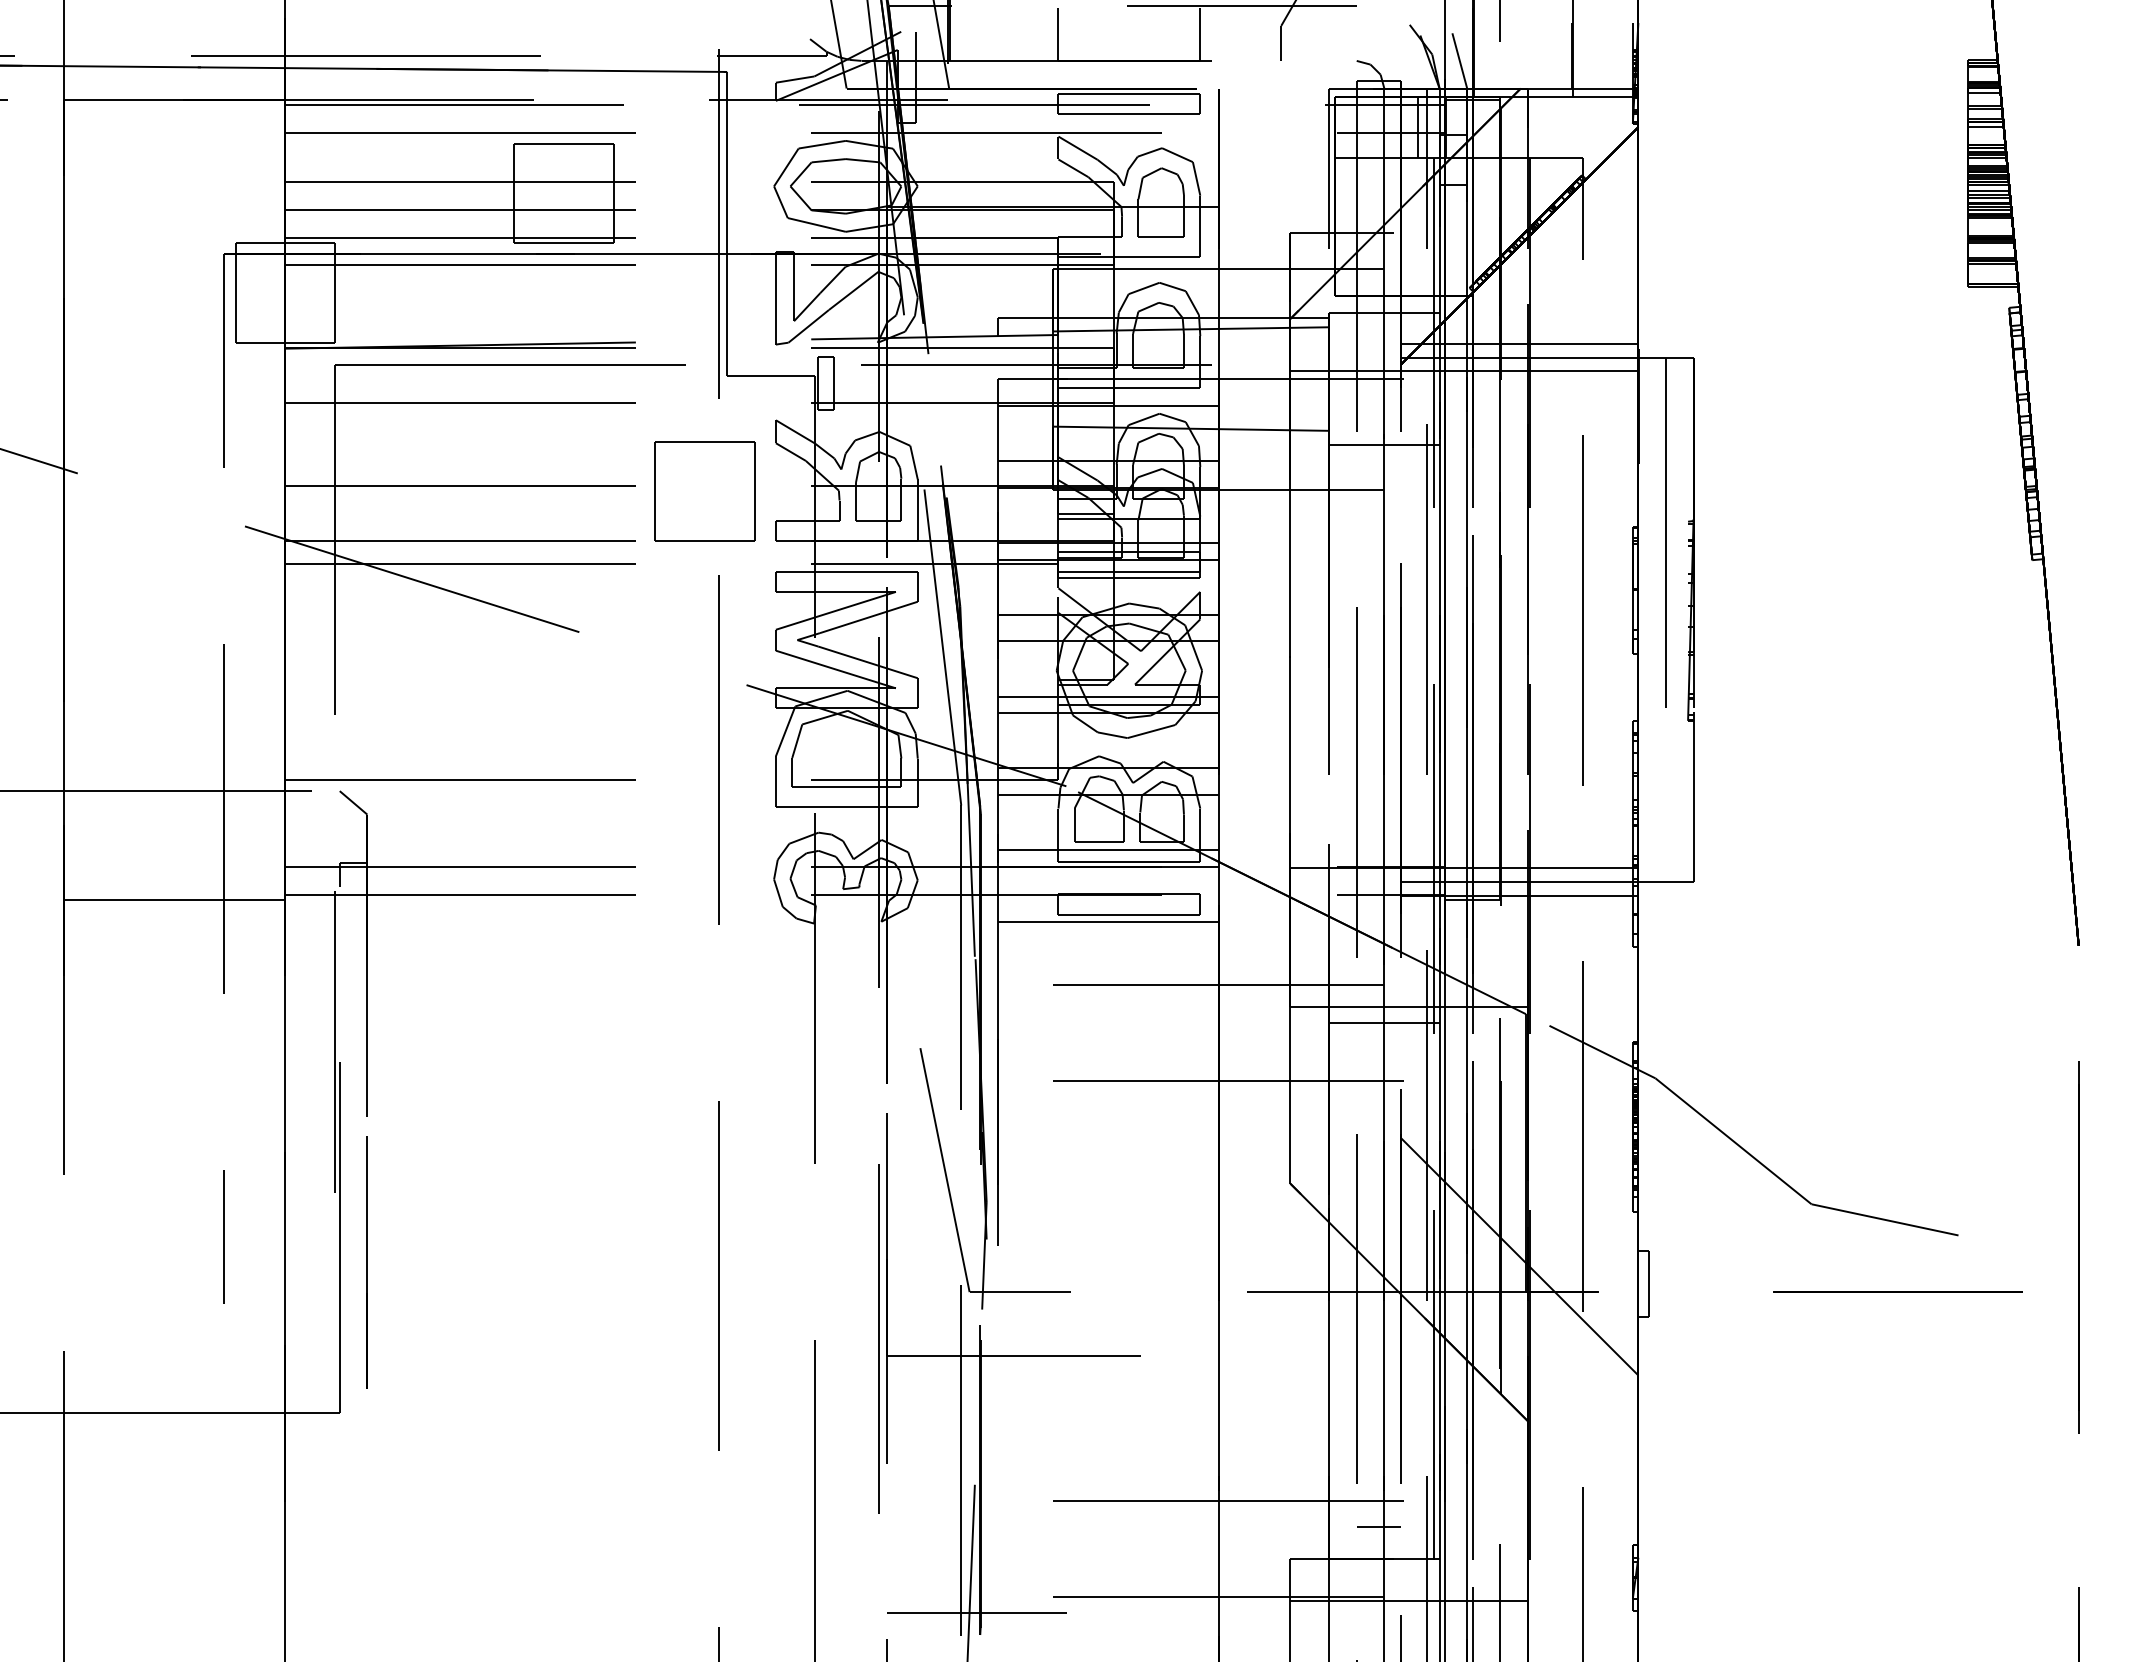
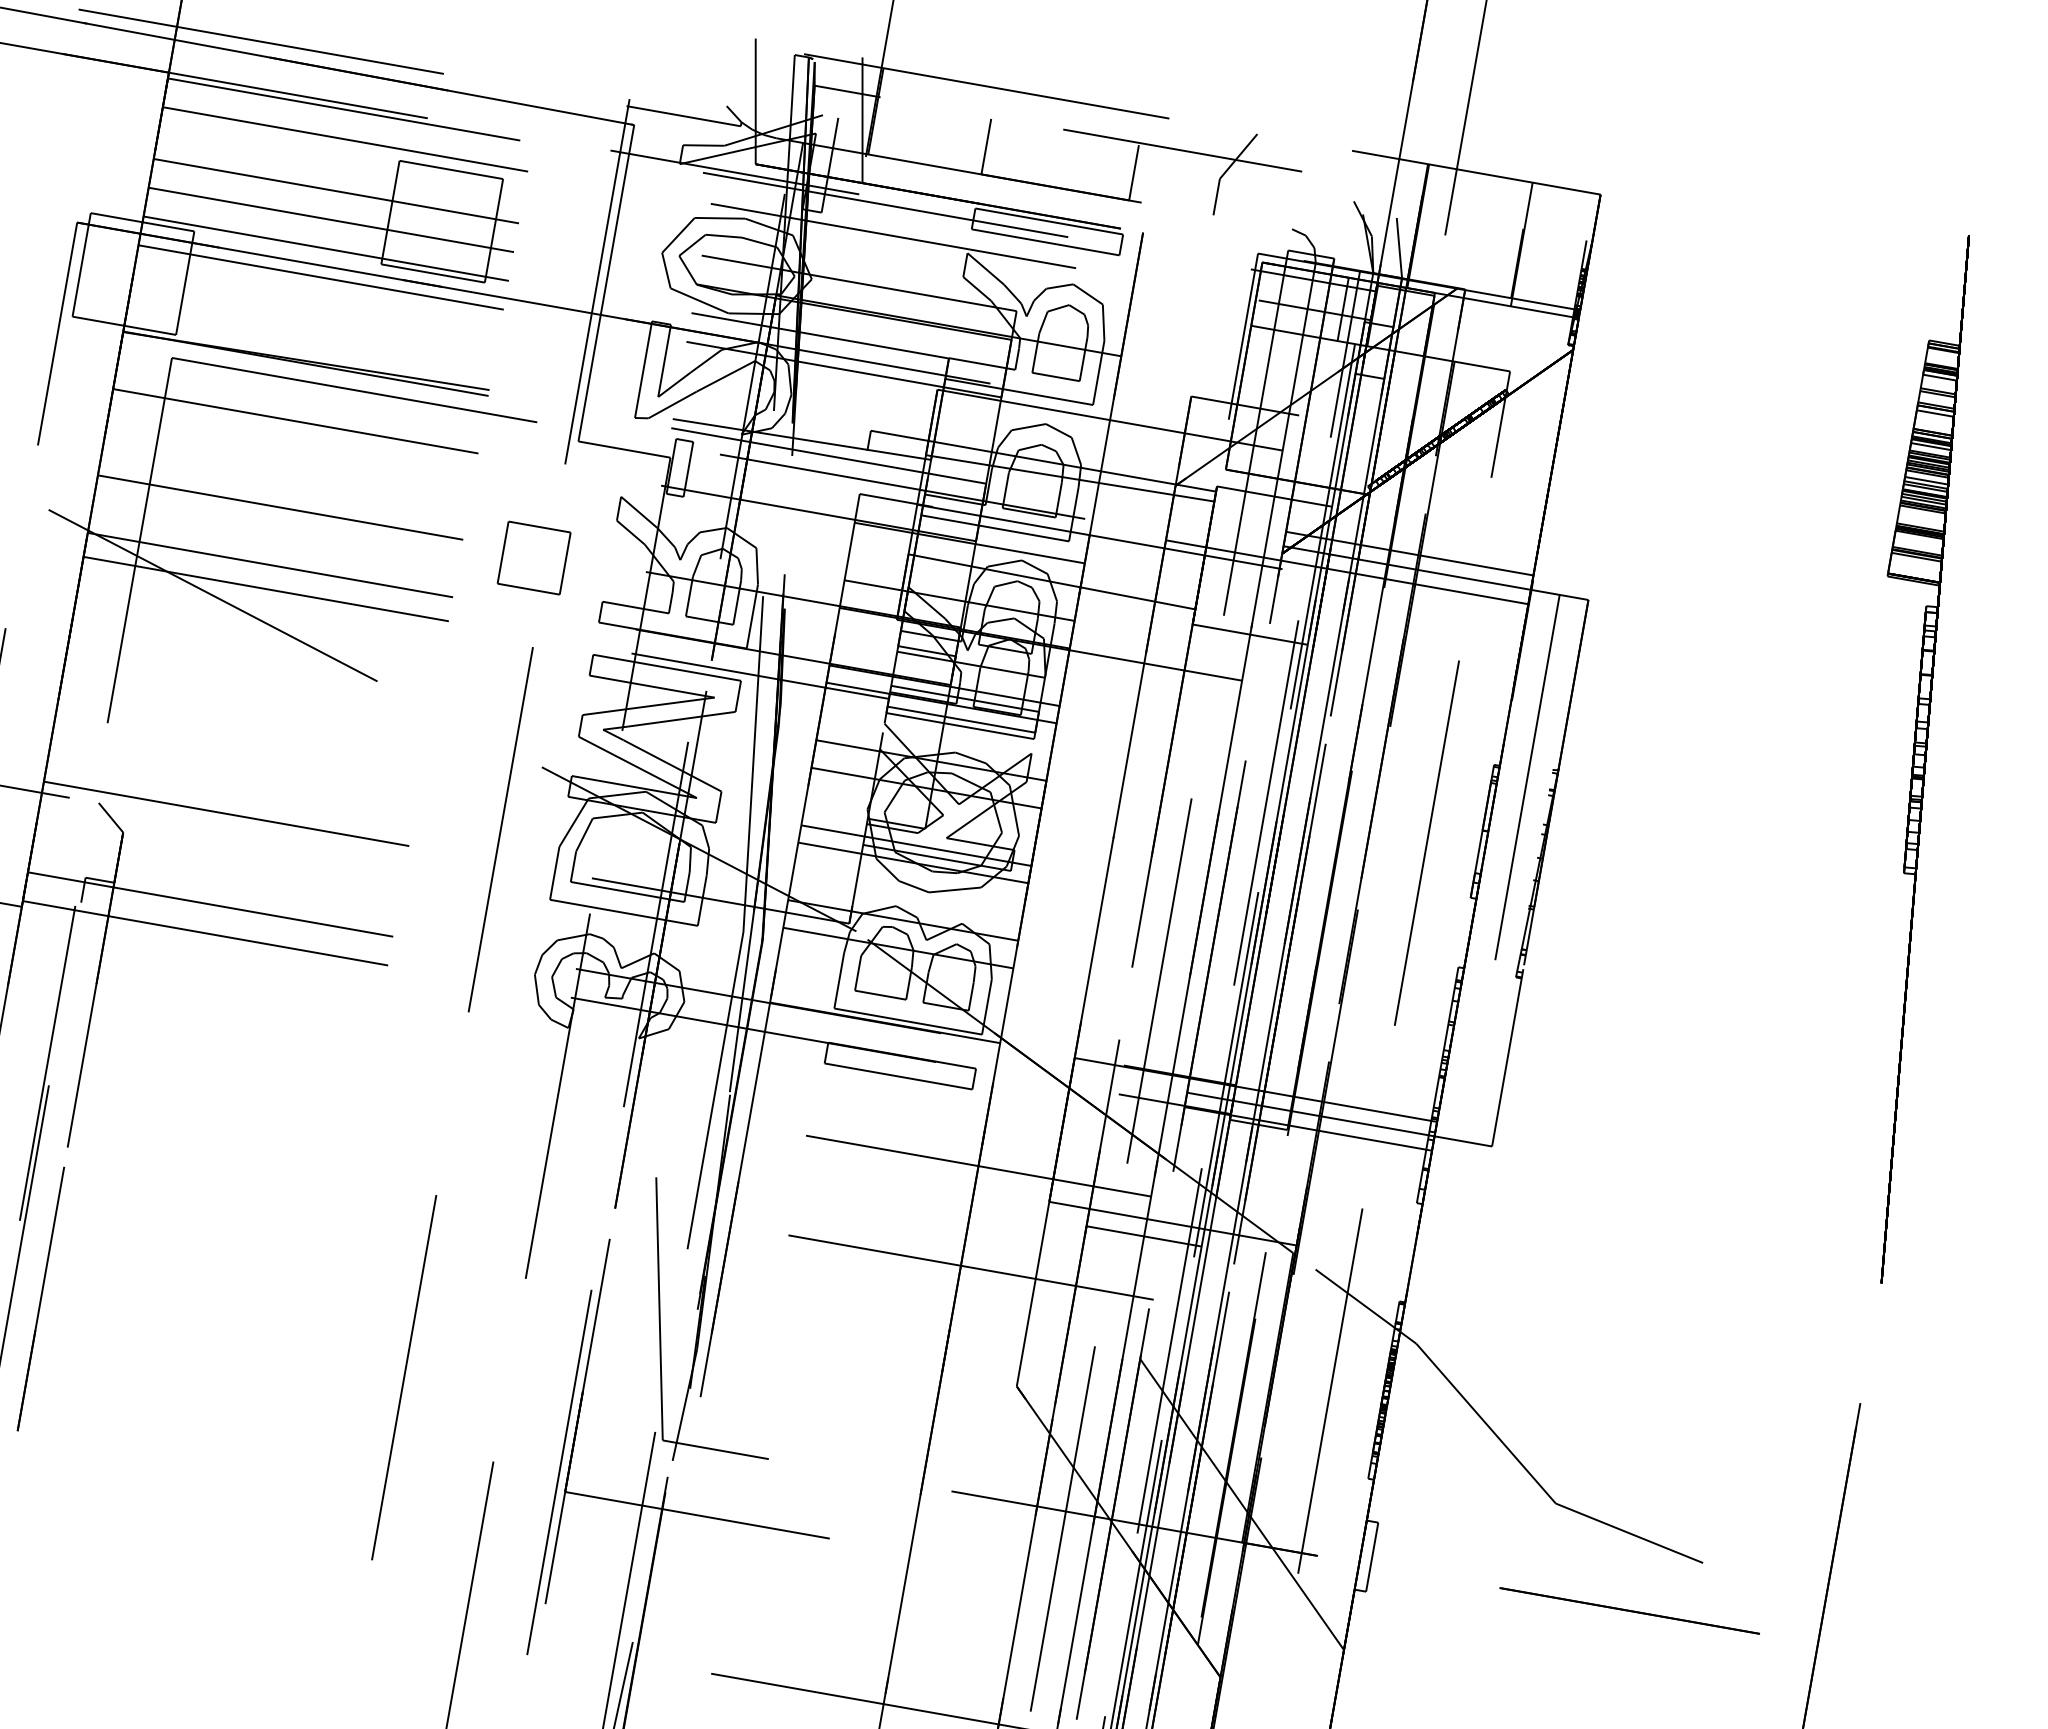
part: (704, 491) -> (533, 557), size x0.6
line: (1107, 850) -> (887, 1005), removed
line: (1107, 922) -> (874, 1080), removed

